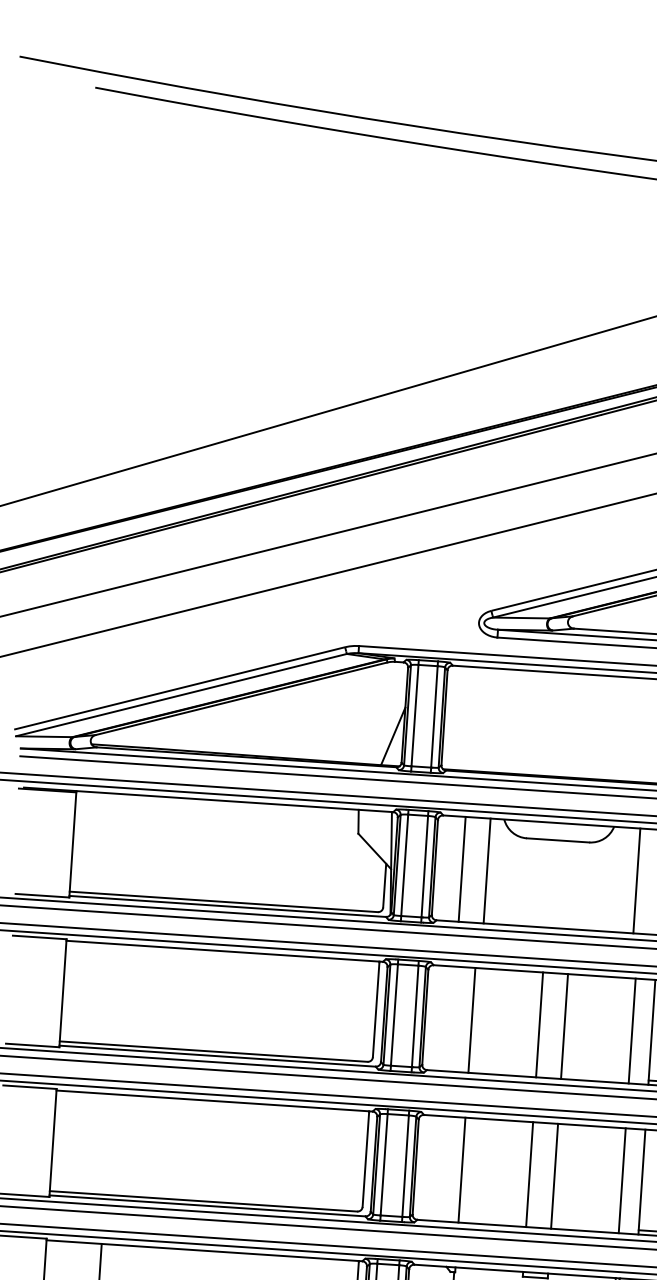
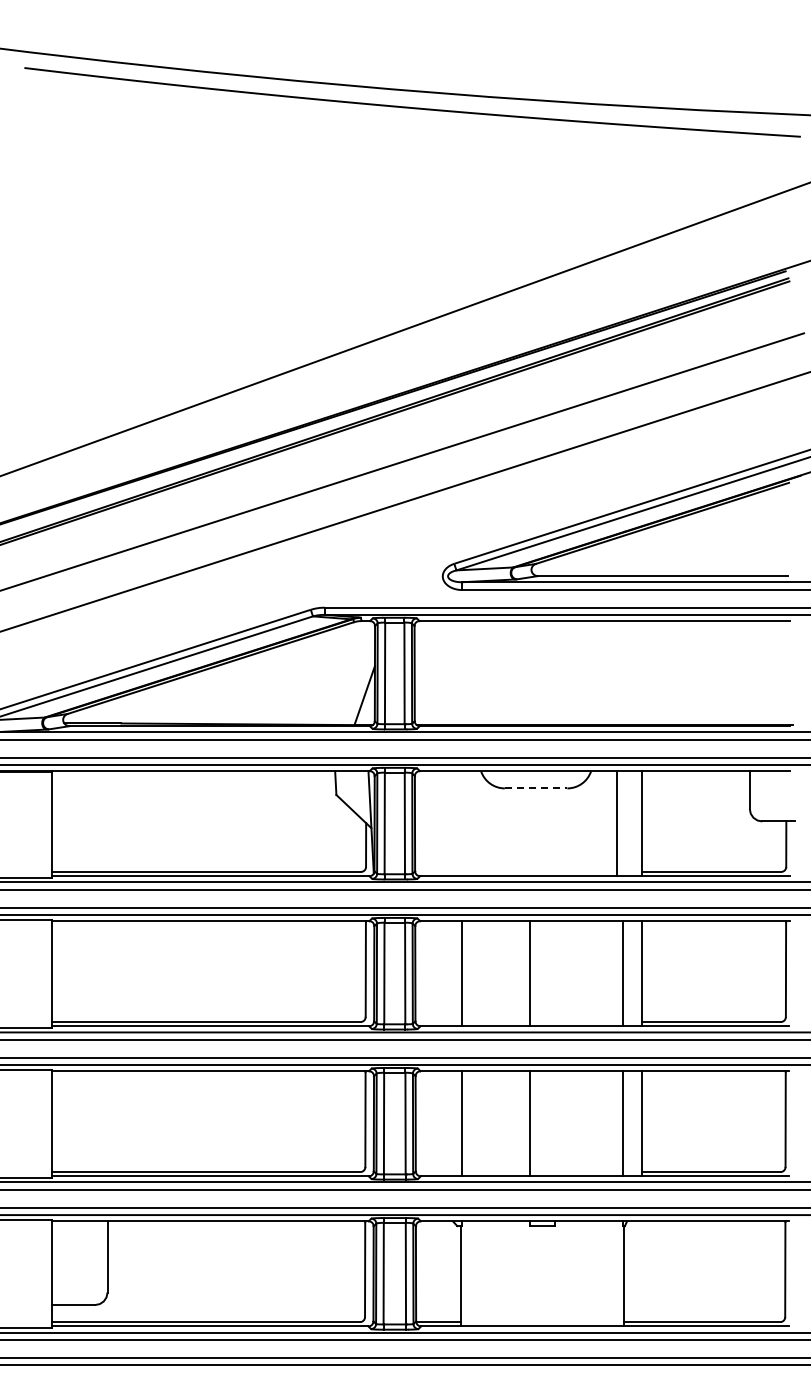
line: (558, 840) -> (536, 788), solid -> dashed
line: (462, 869) -> (442, 823), removed
line: (487, 870) -> (467, 823), removed
line: (564, 1026) -> (554, 973), removed
line: (554, 1175) -> (554, 1123), removed

